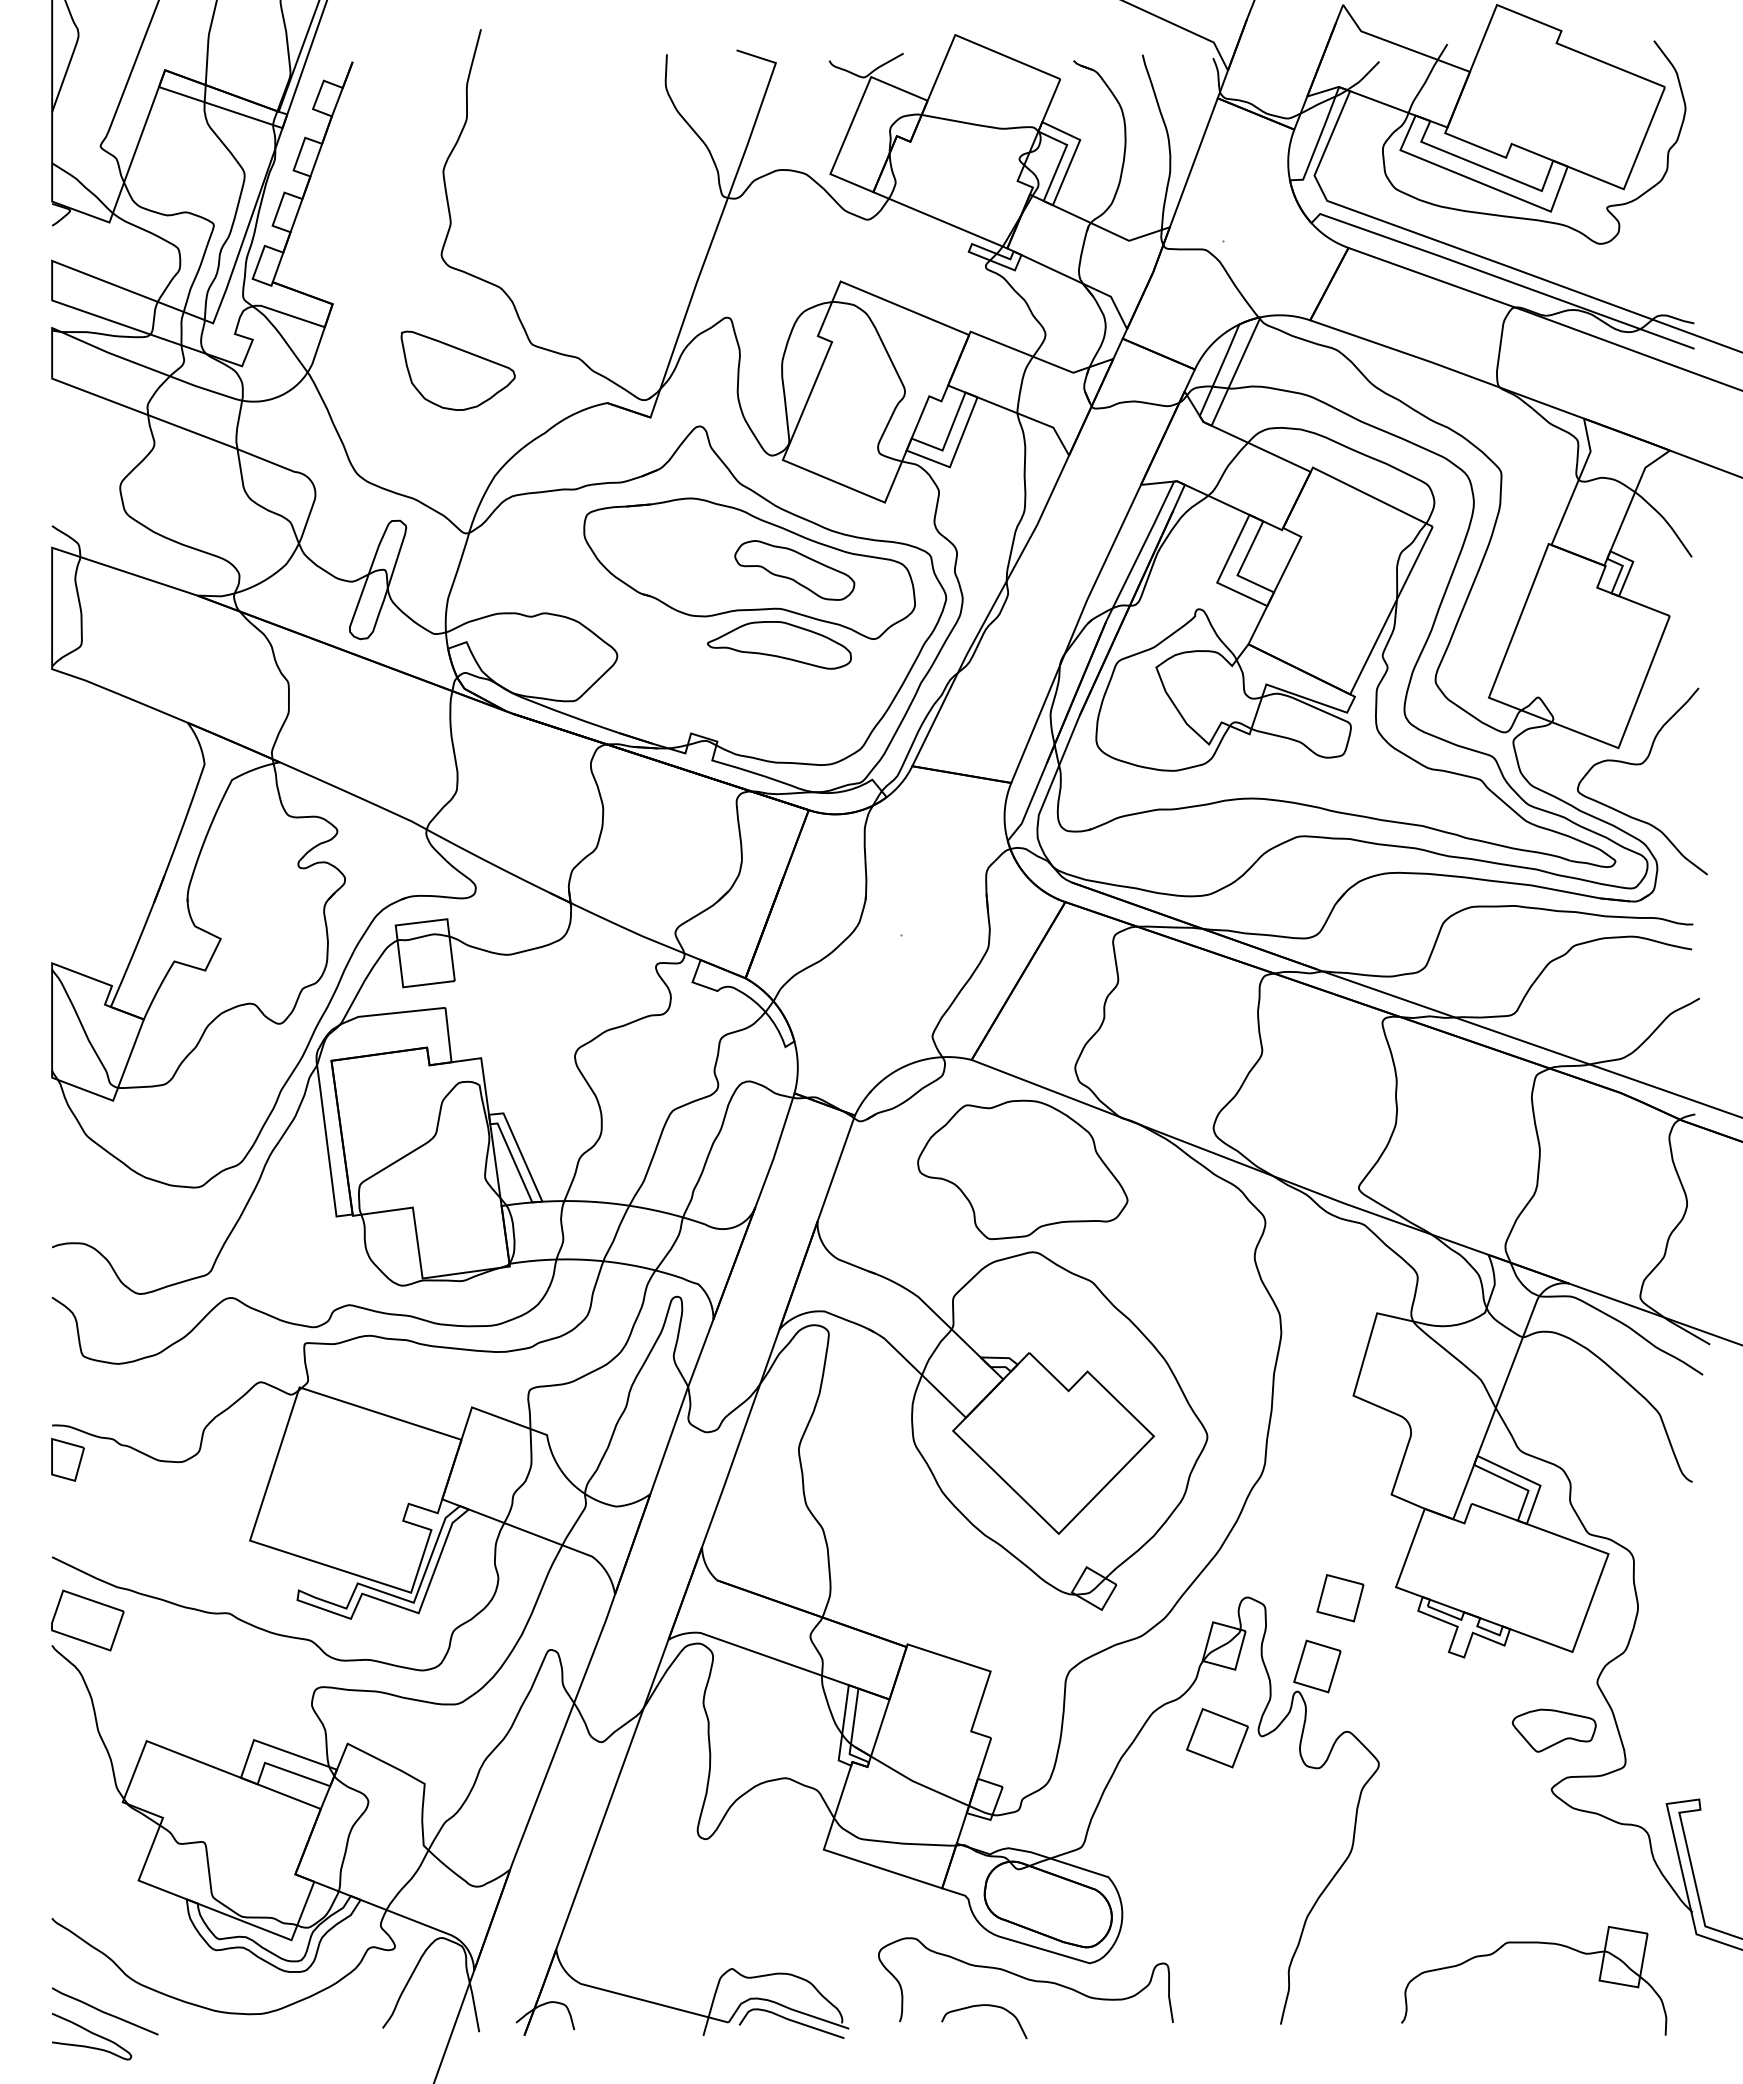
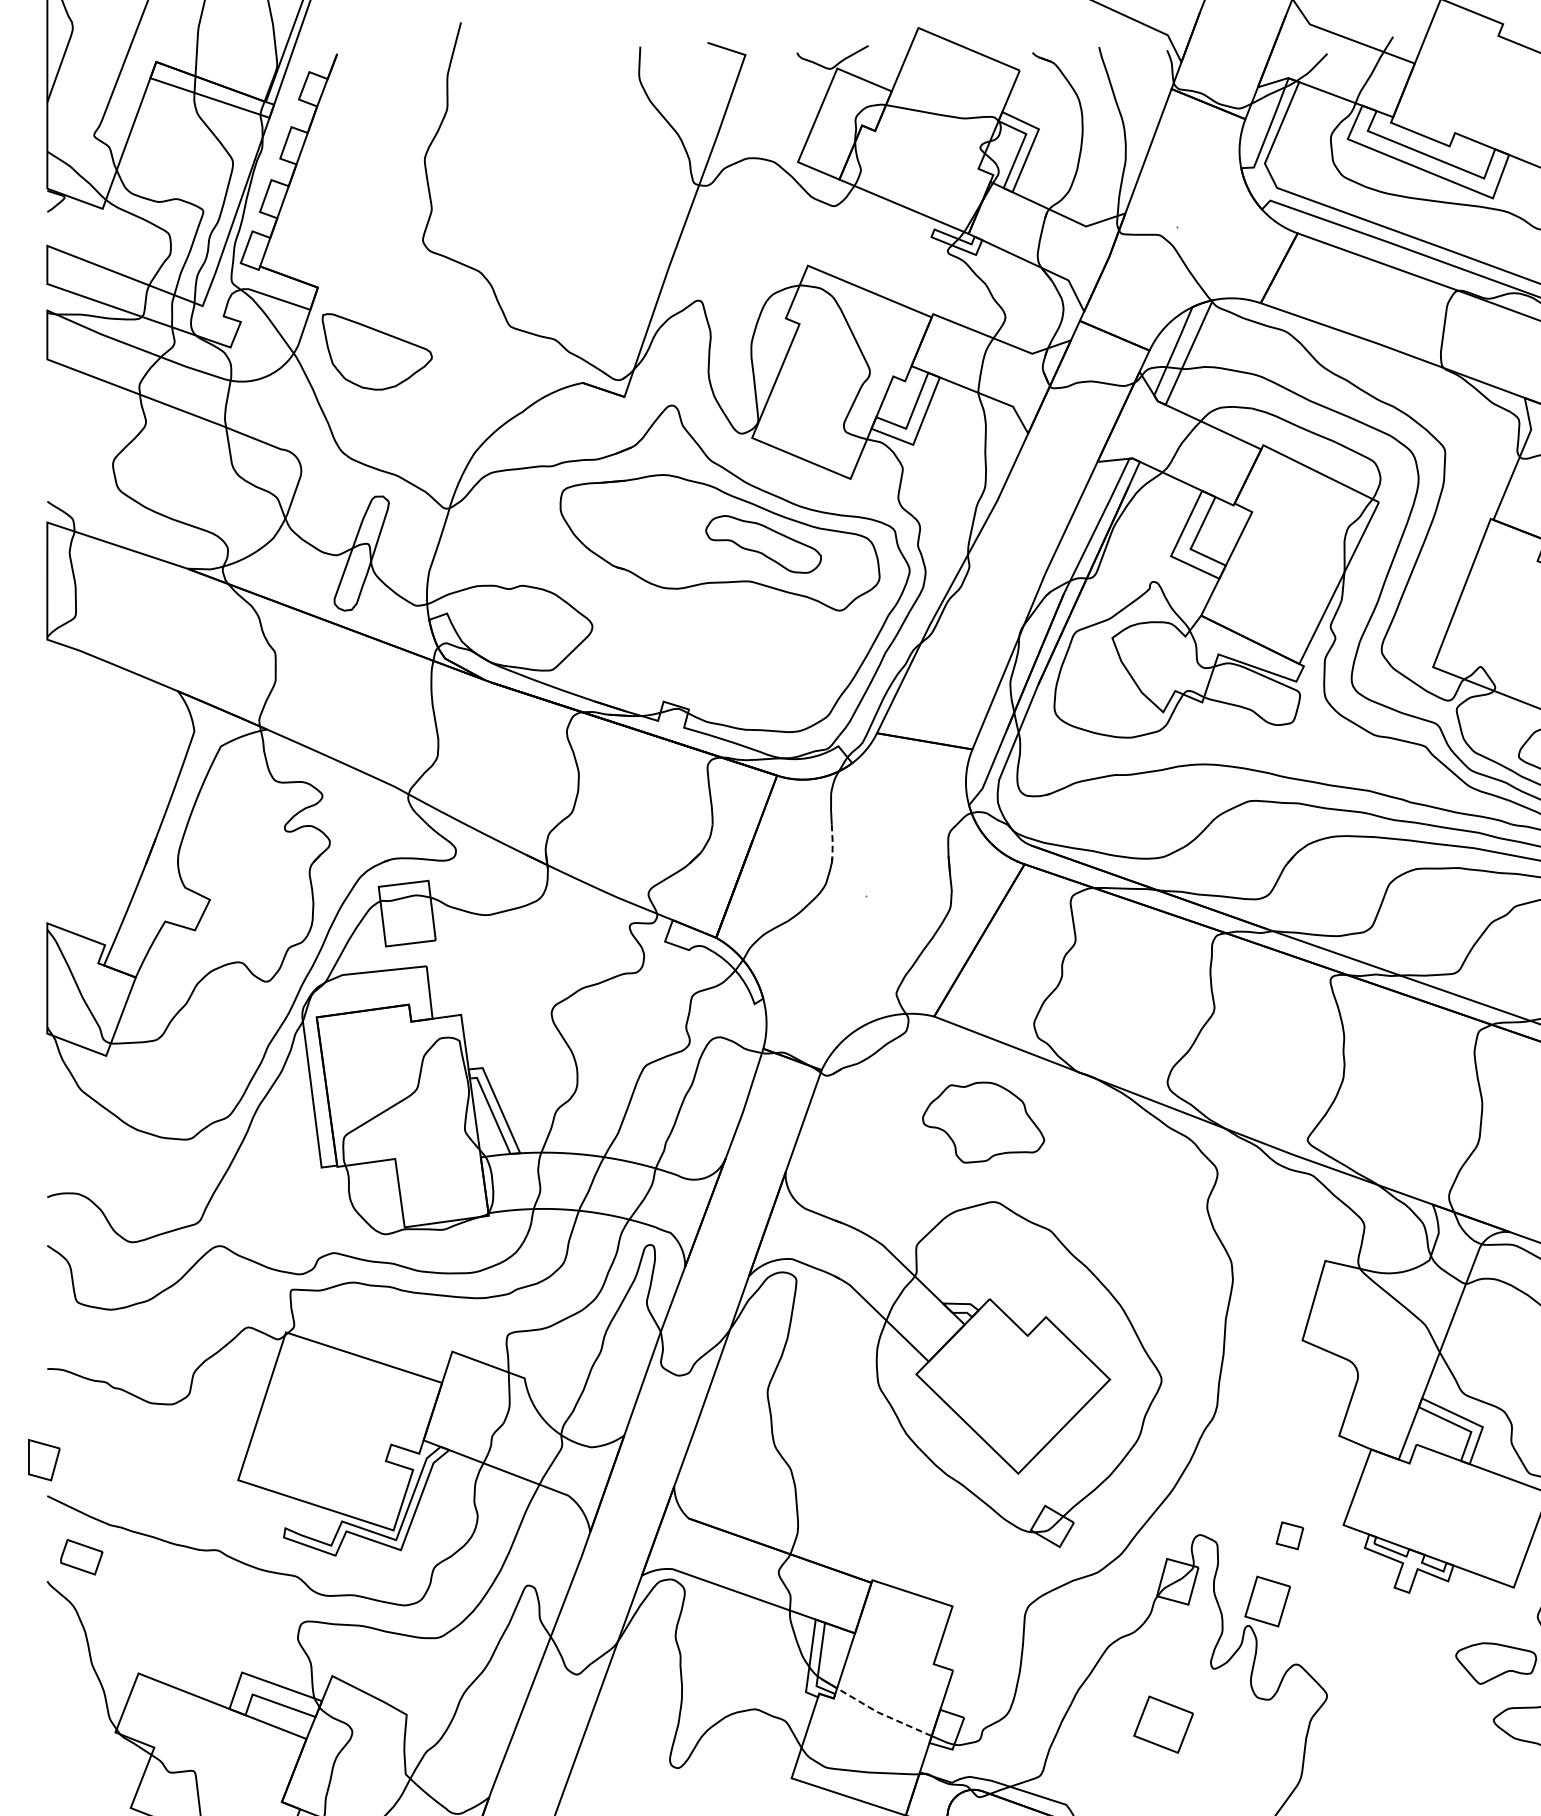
part: (457, 370) -> (376, 351), moved
part: (779, 645) -> (748, 616), removed
line: (866, 880) -> (832, 843), solid -> dashed
part: (1022, 1169) -> (983, 1122), size x0.6
part: (67, 1459) -> (43, 1459), moved
part: (1340, 1598) -> (1289, 1535), size x0.6
part: (87, 1620) -> (81, 1557), size x0.6
part: (1217, 1738) -> (1163, 1725), moved
line: (917, 1783) -> (881, 1714), solid -> dashed

